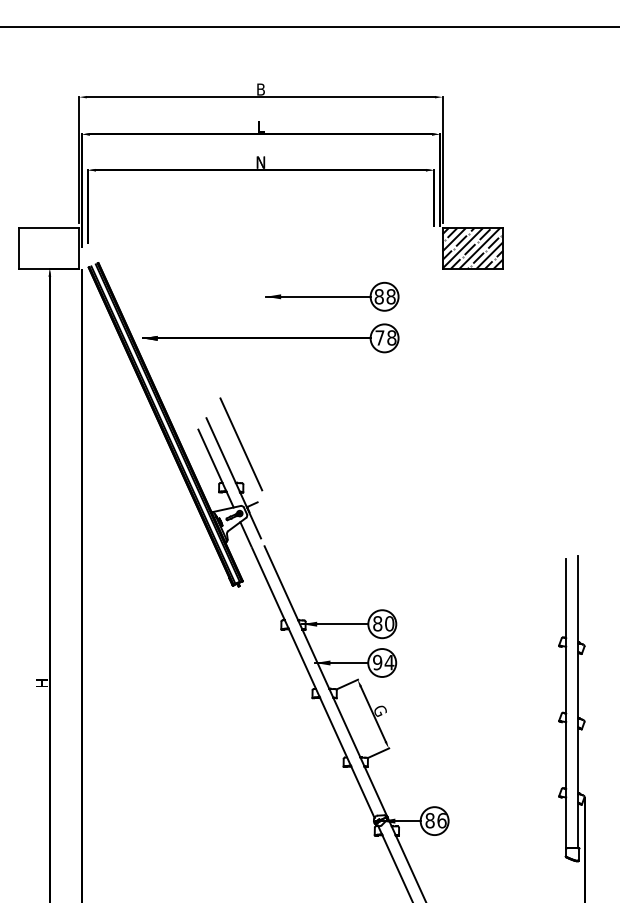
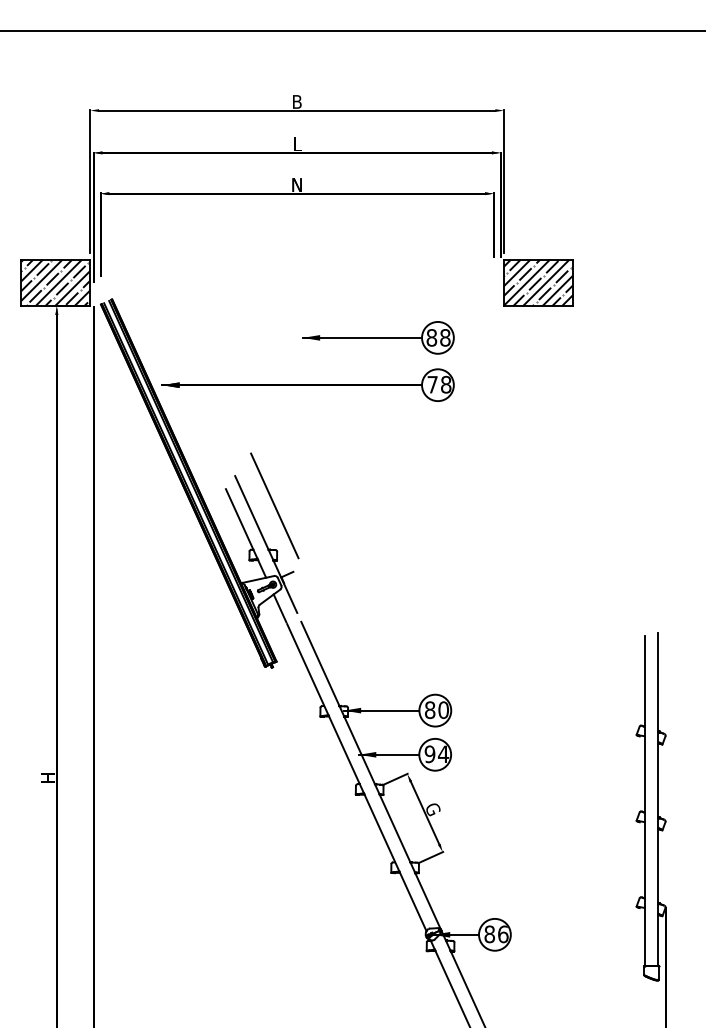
hatch: (48, 248) -> (55, 282), added

